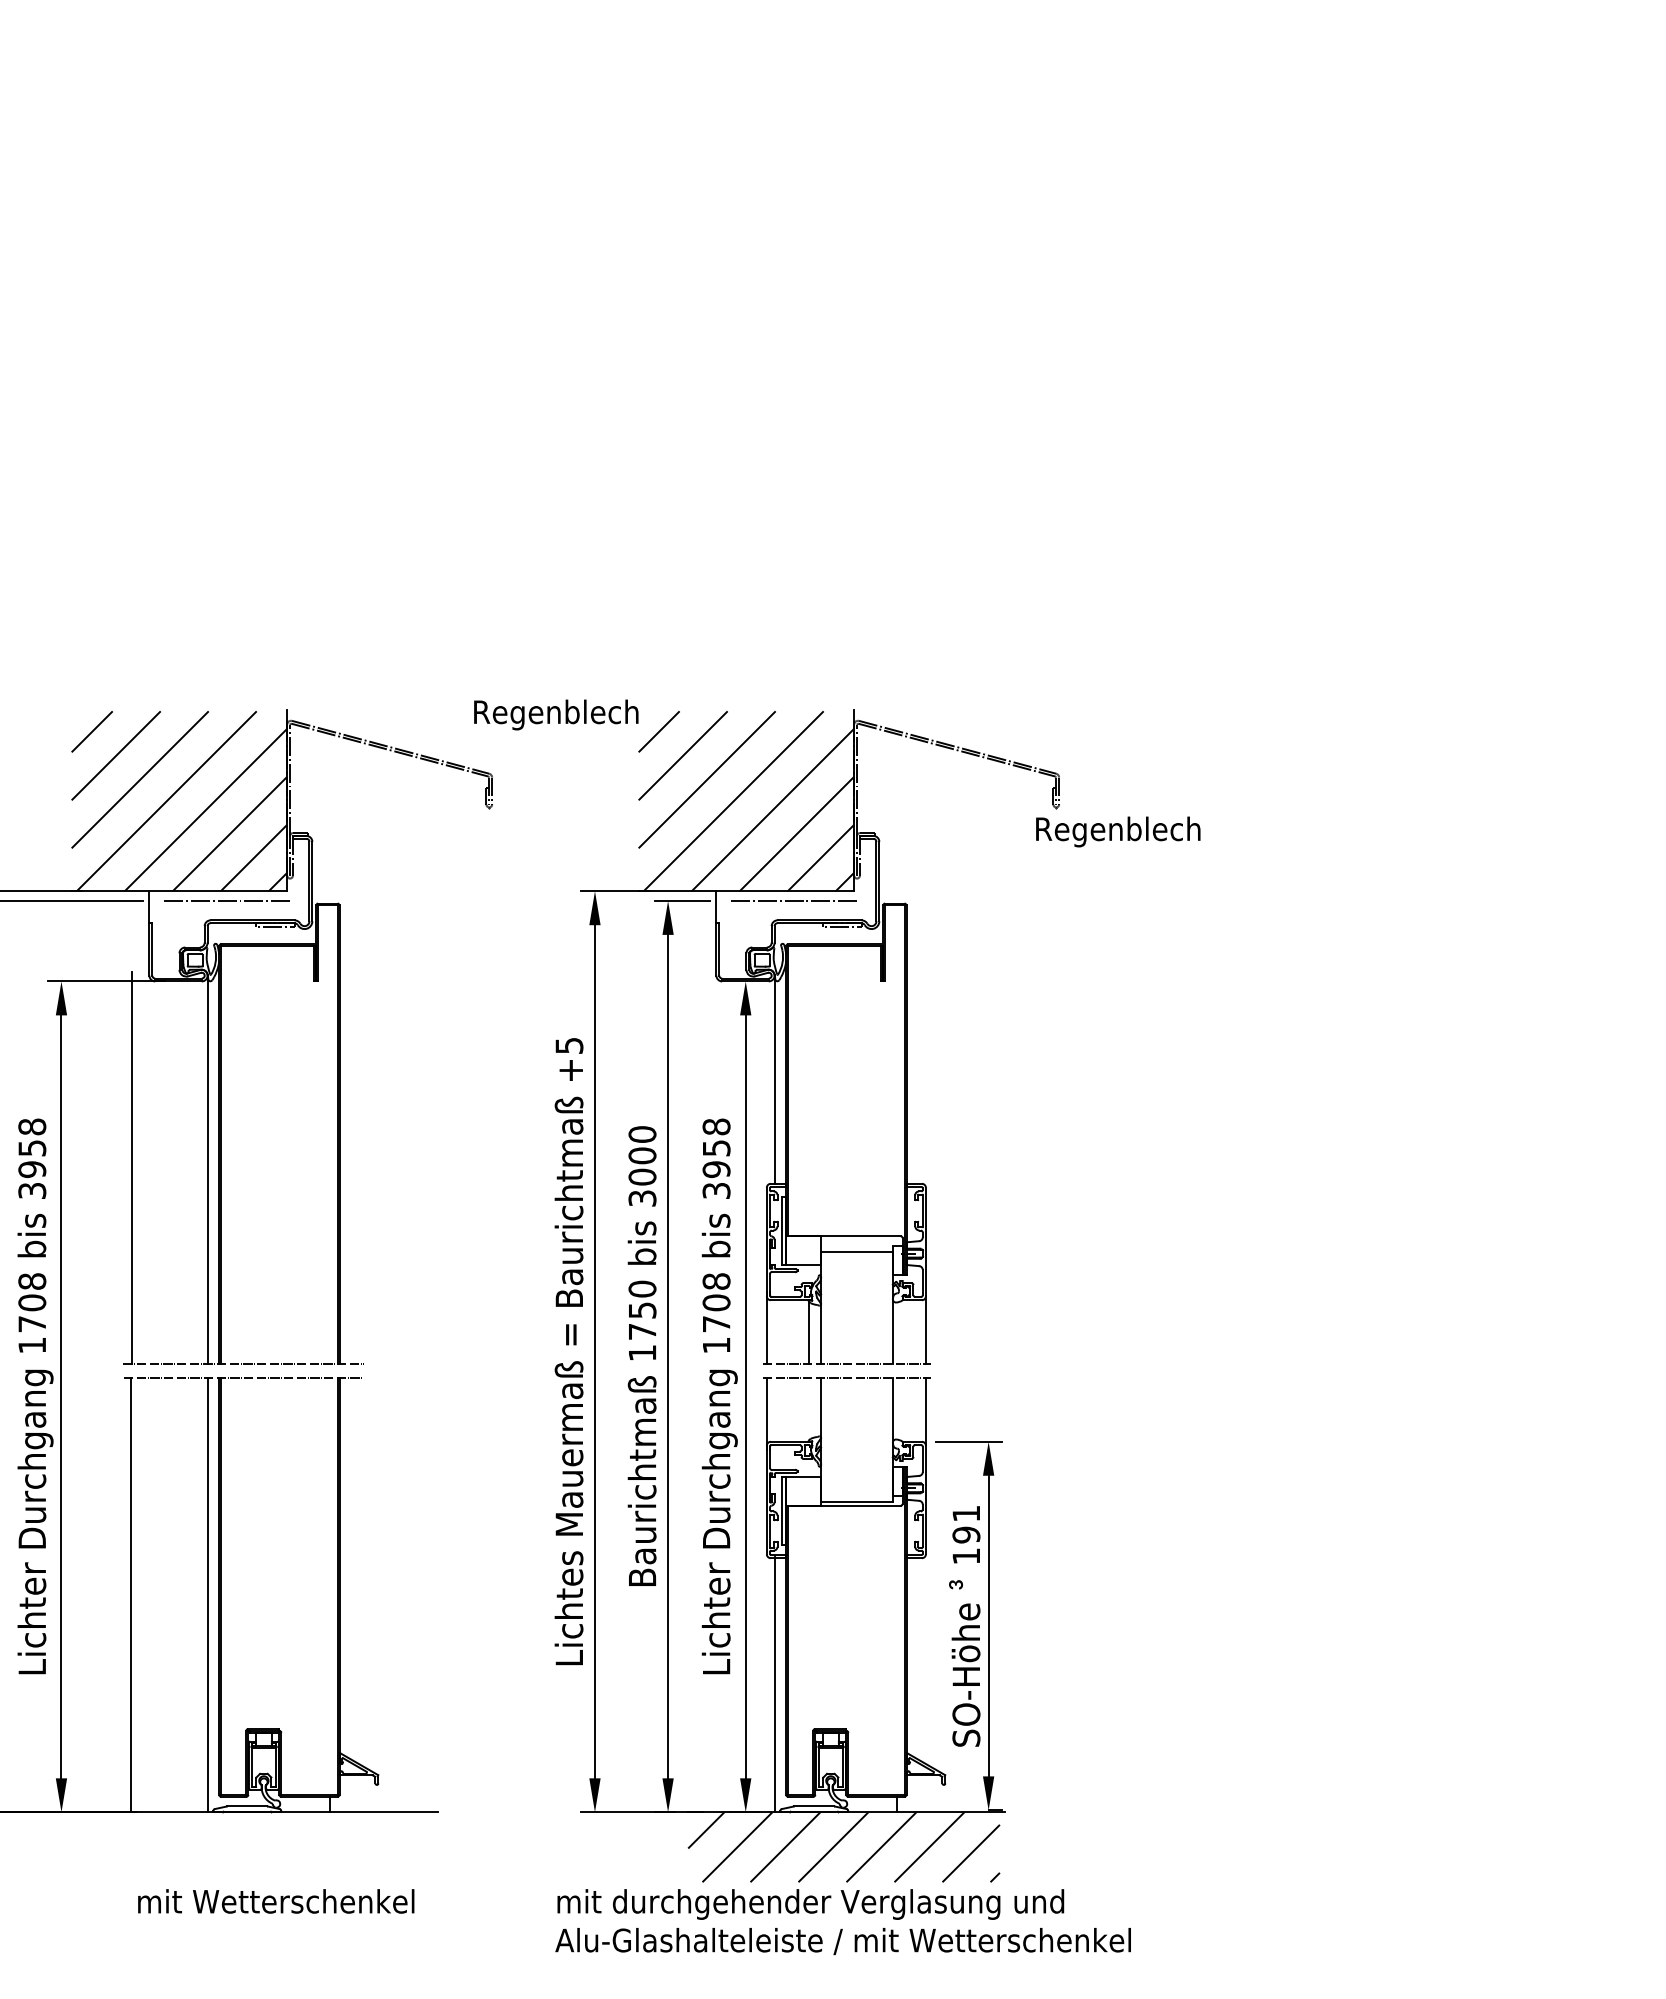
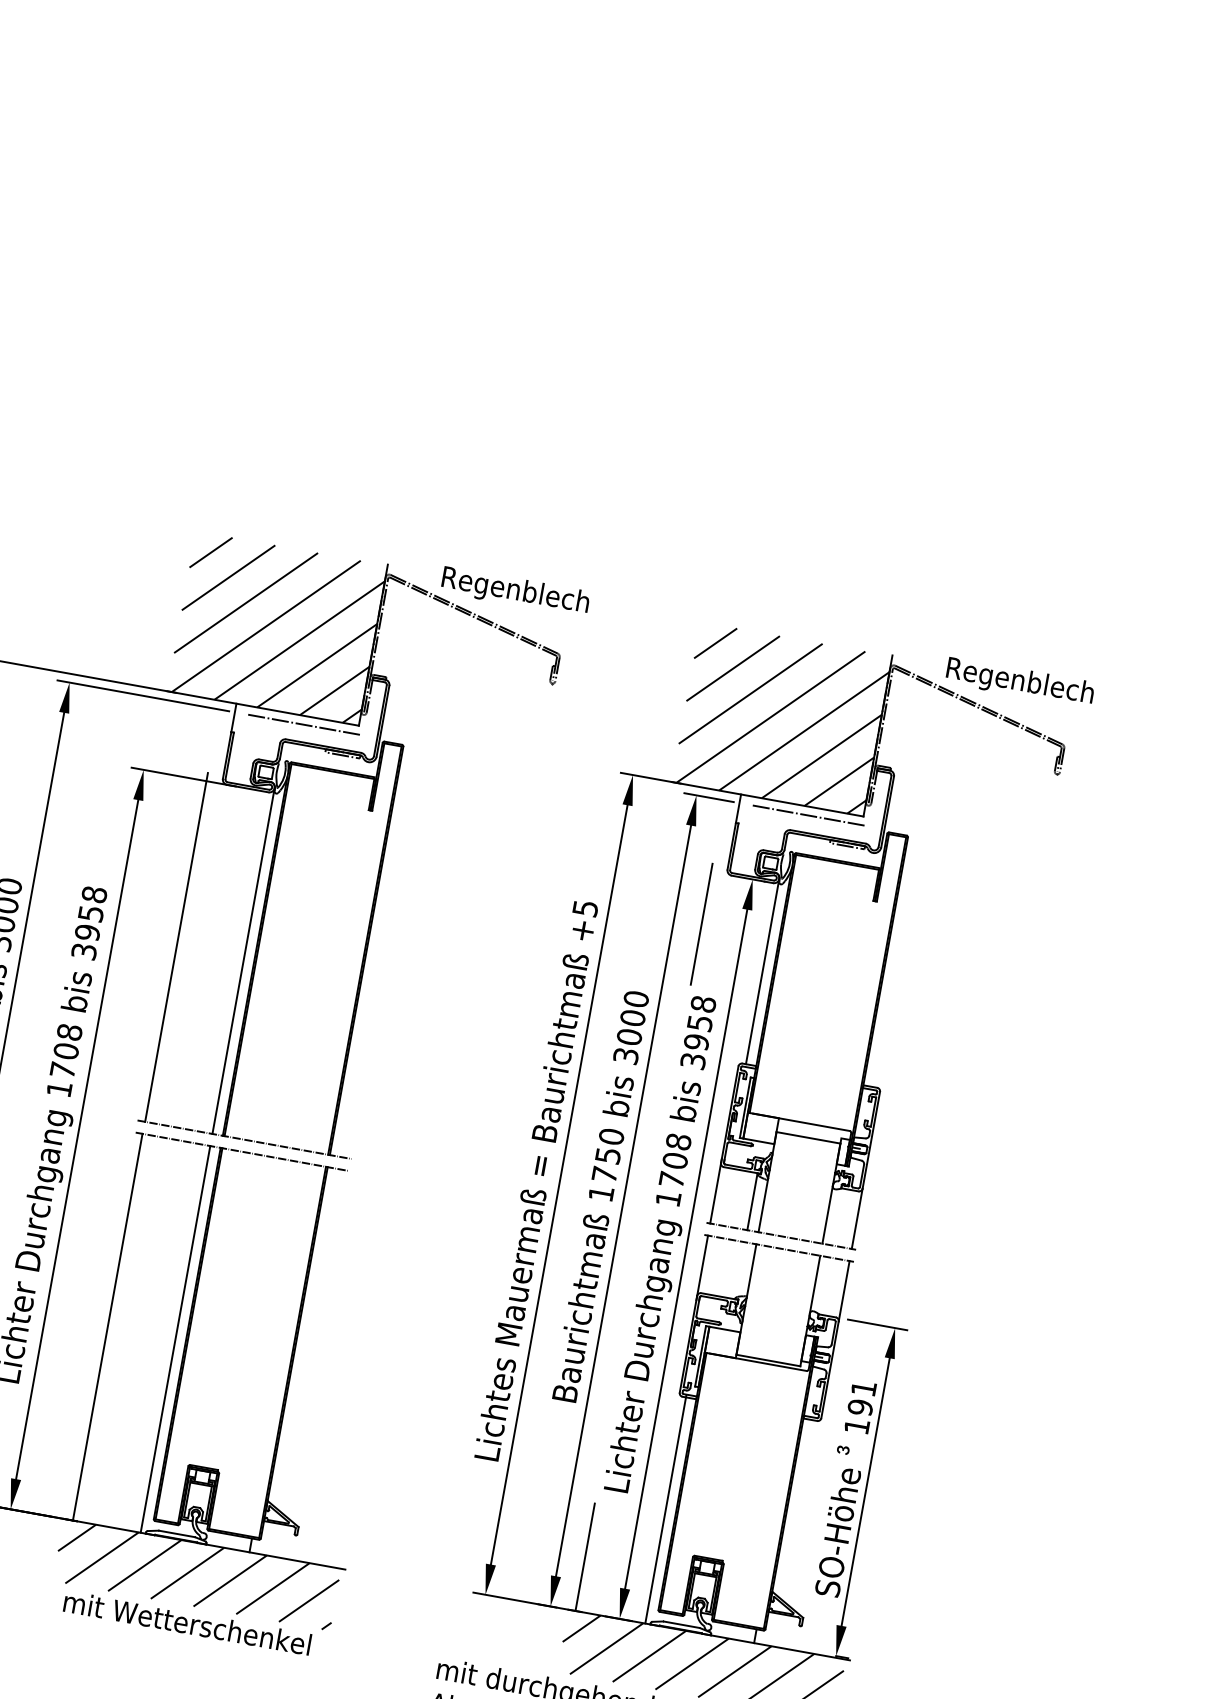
text: (556, 714) -> (515, 591), moved
text: (1118, 831) -> (1020, 682), moved
line: (698, 1040) -> (701, 924), added
line: (696, 1751) -> (585, 1556), added
hatch: (276, 1847) -> (196, 1575), added

